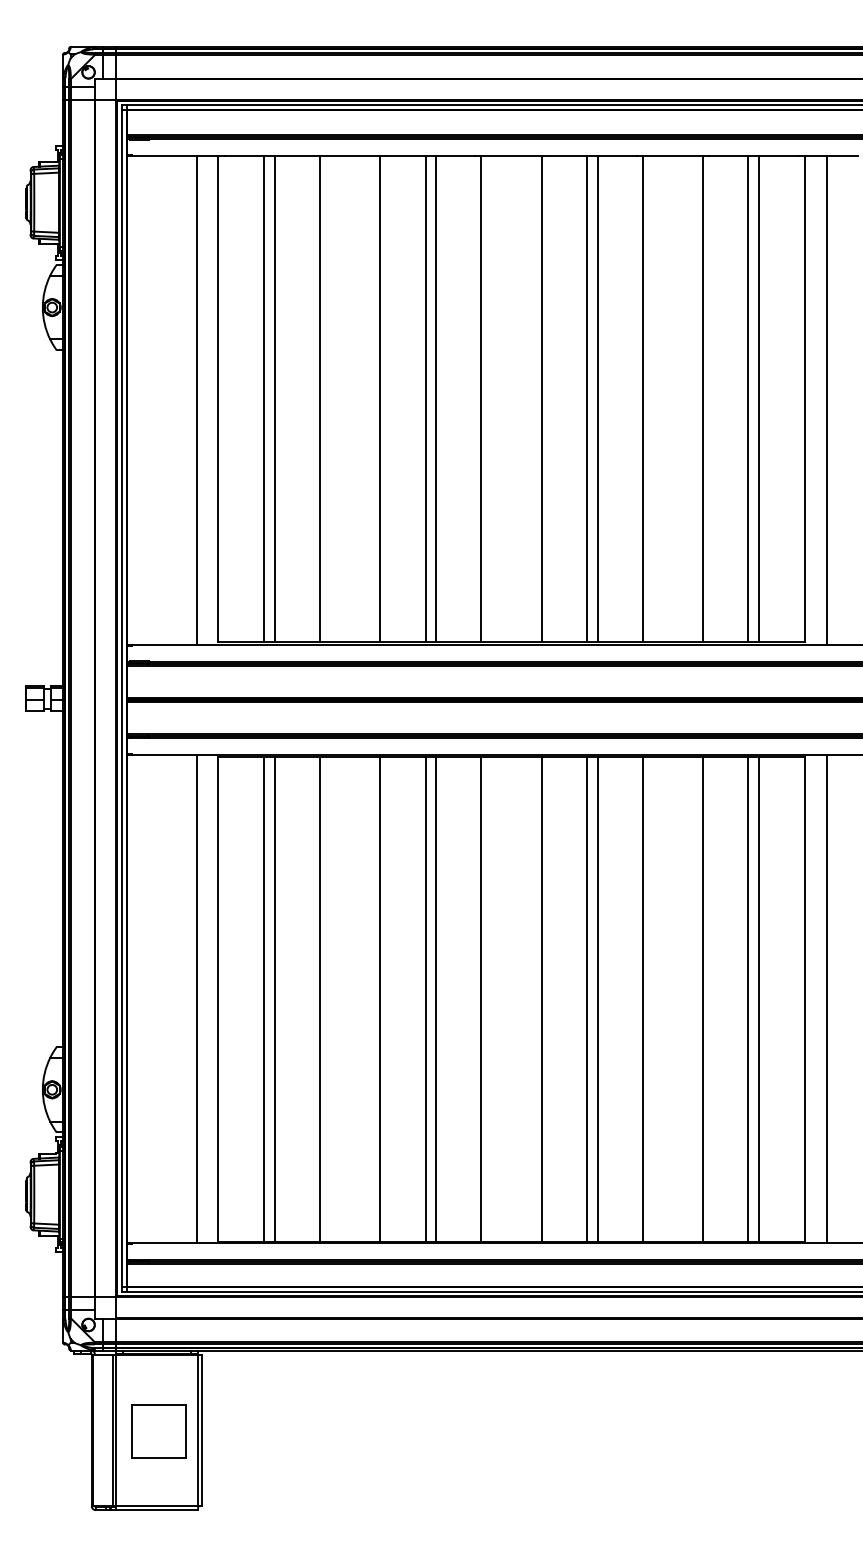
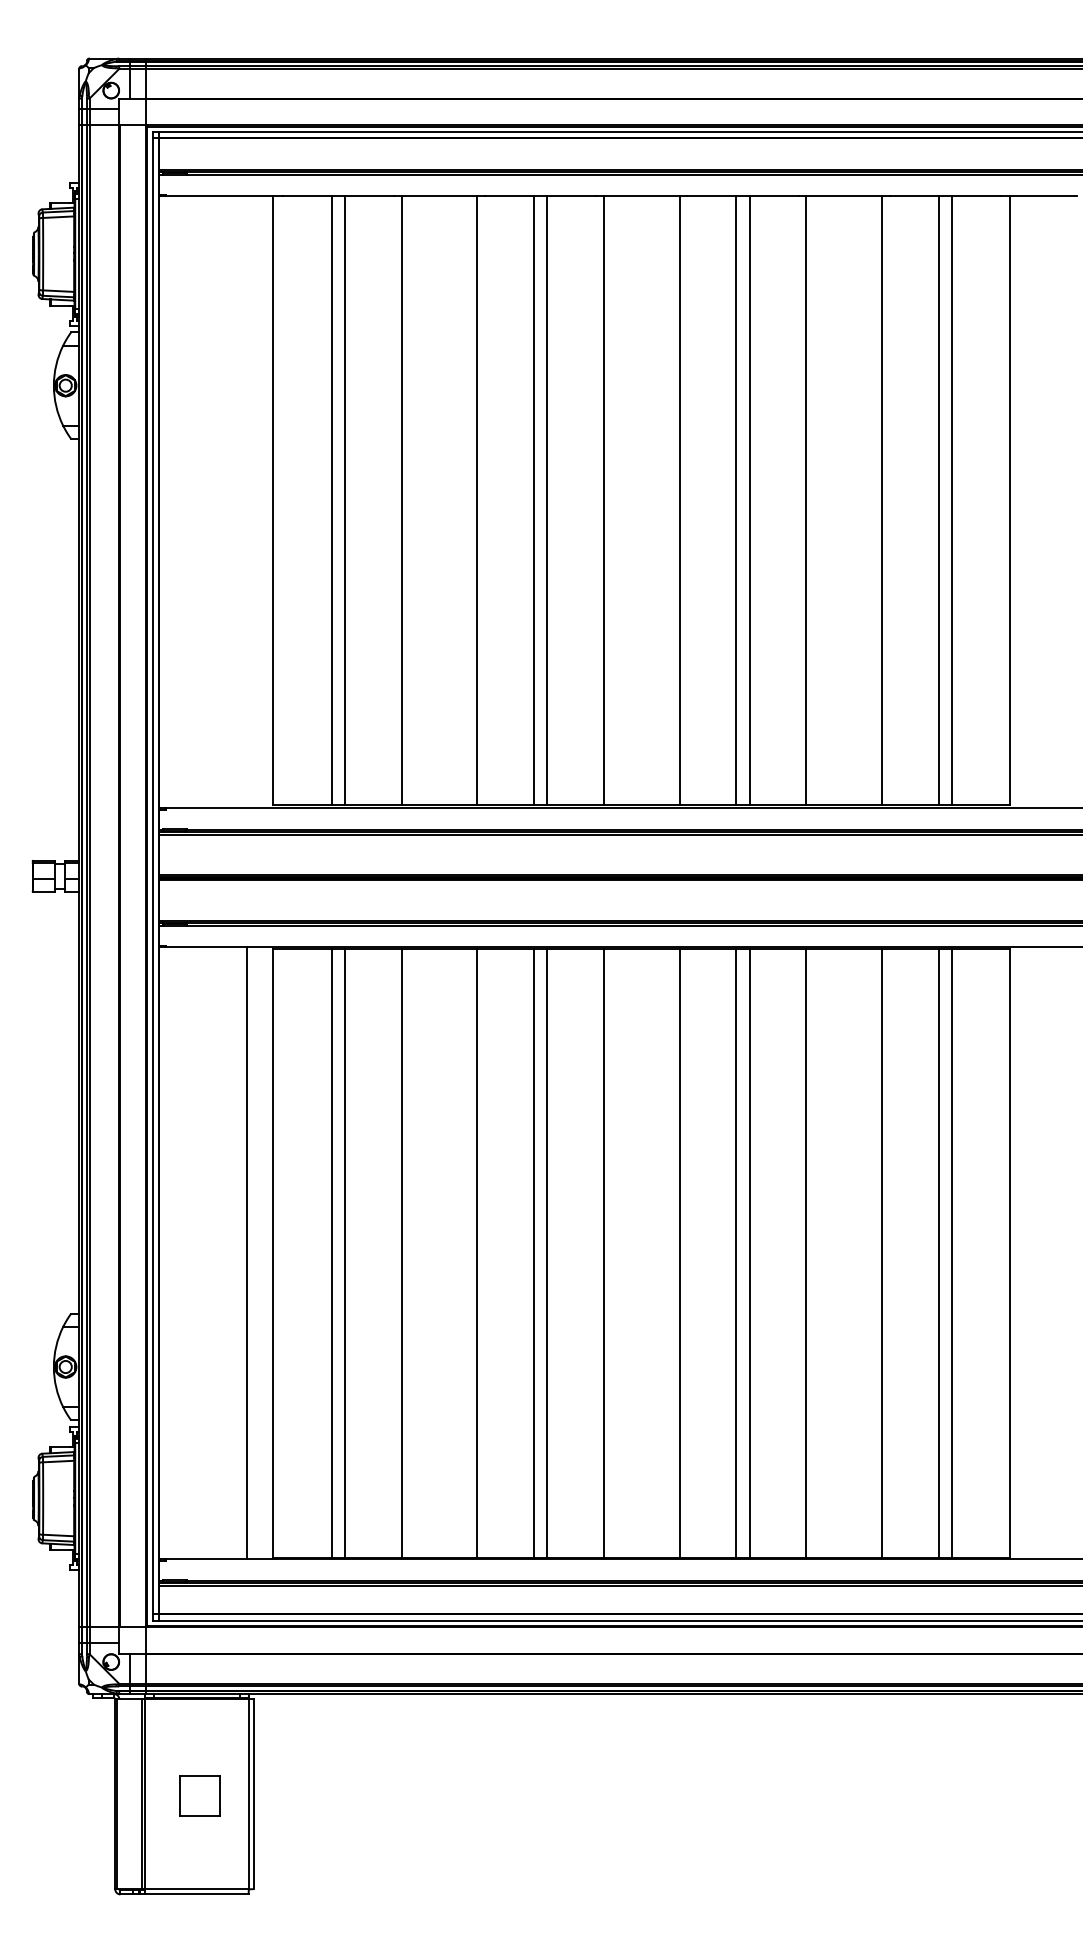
line: (196, 400) -> (246, 502), removed
line: (826, 400) -> (1037, 502), removed
line: (826, 999) -> (1037, 1253), removed
part: (158, 1431) -> (199, 1795), size x0.6

